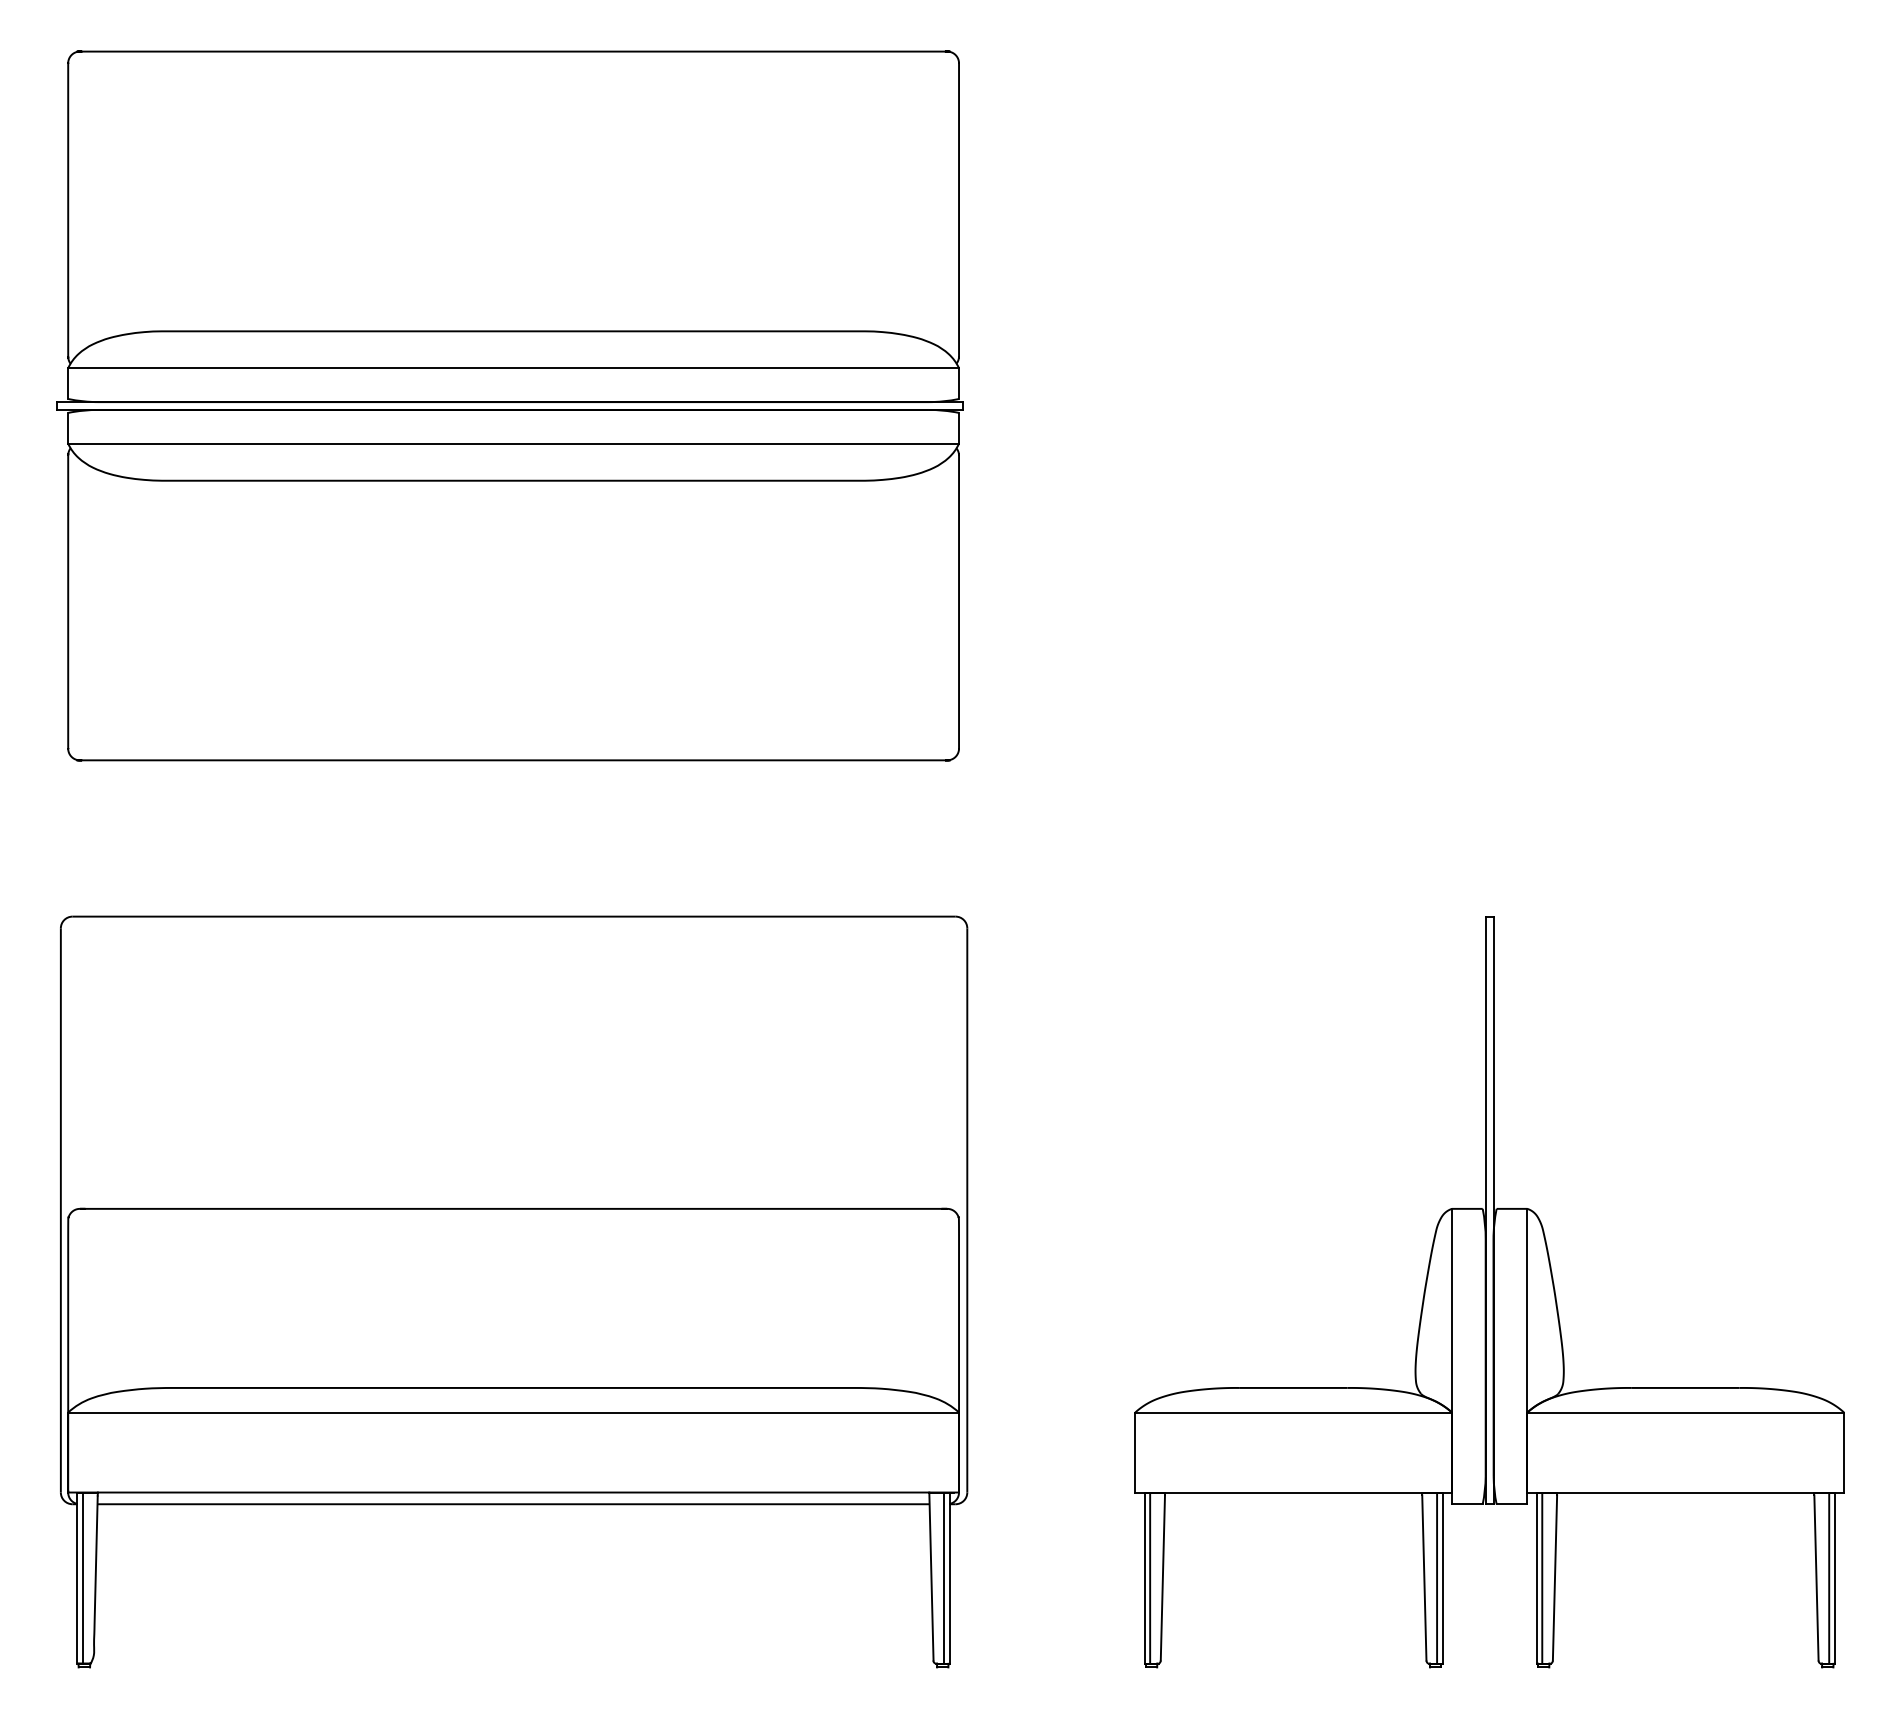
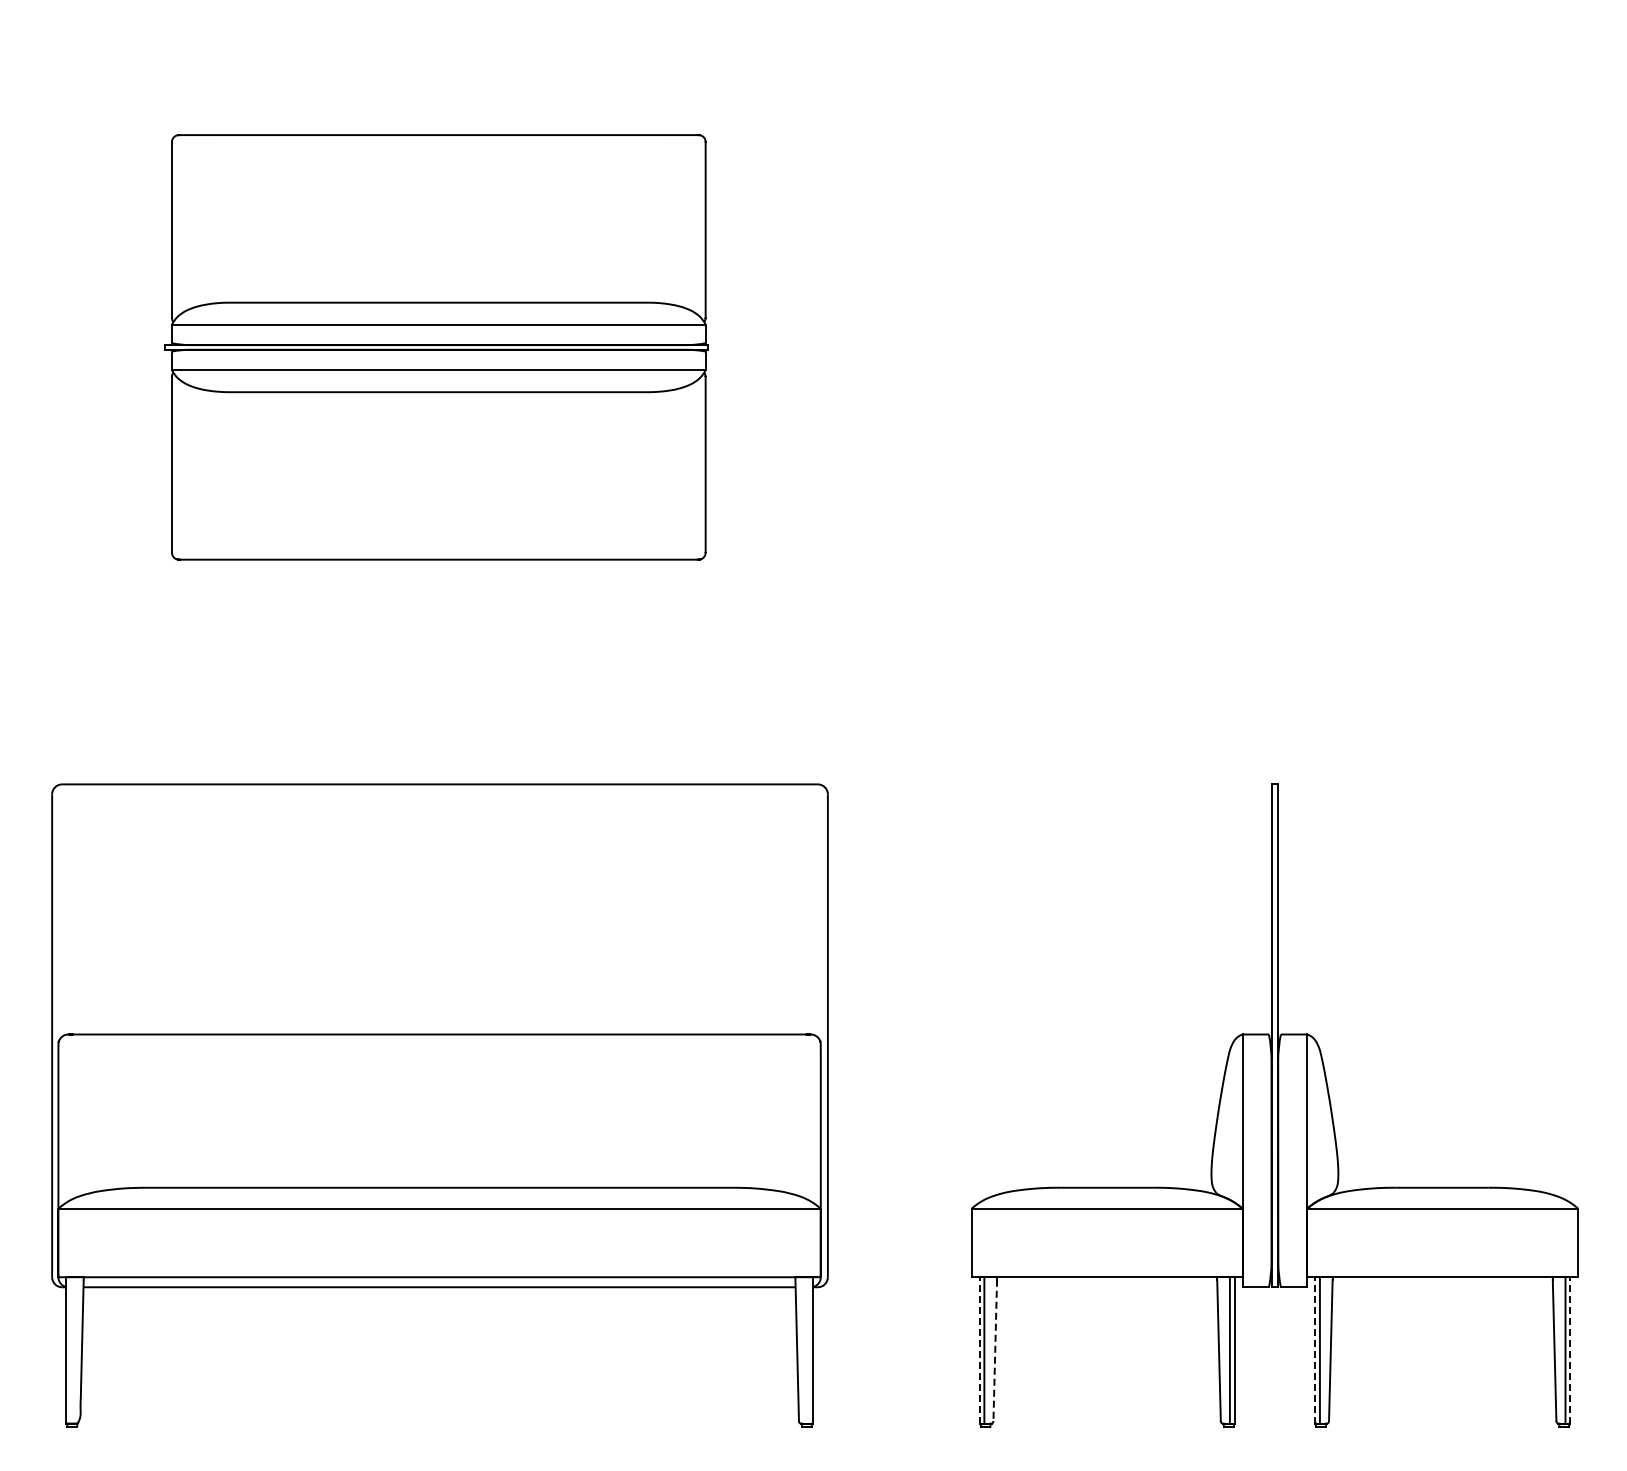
part: (509, 406) -> (436, 347), size x0.7
line: (1144, 1576) -> (979, 1349), solid -> dashed
line: (1537, 1576) -> (1315, 1349), solid -> dashed
line: (1835, 1576) -> (1570, 1349), solid -> dashed
line: (83, 1578) -> (71, 1350), removed
line: (944, 1578) -> (808, 1350), removed
line: (1163, 1578) -> (995, 1350), solid -> dashed

